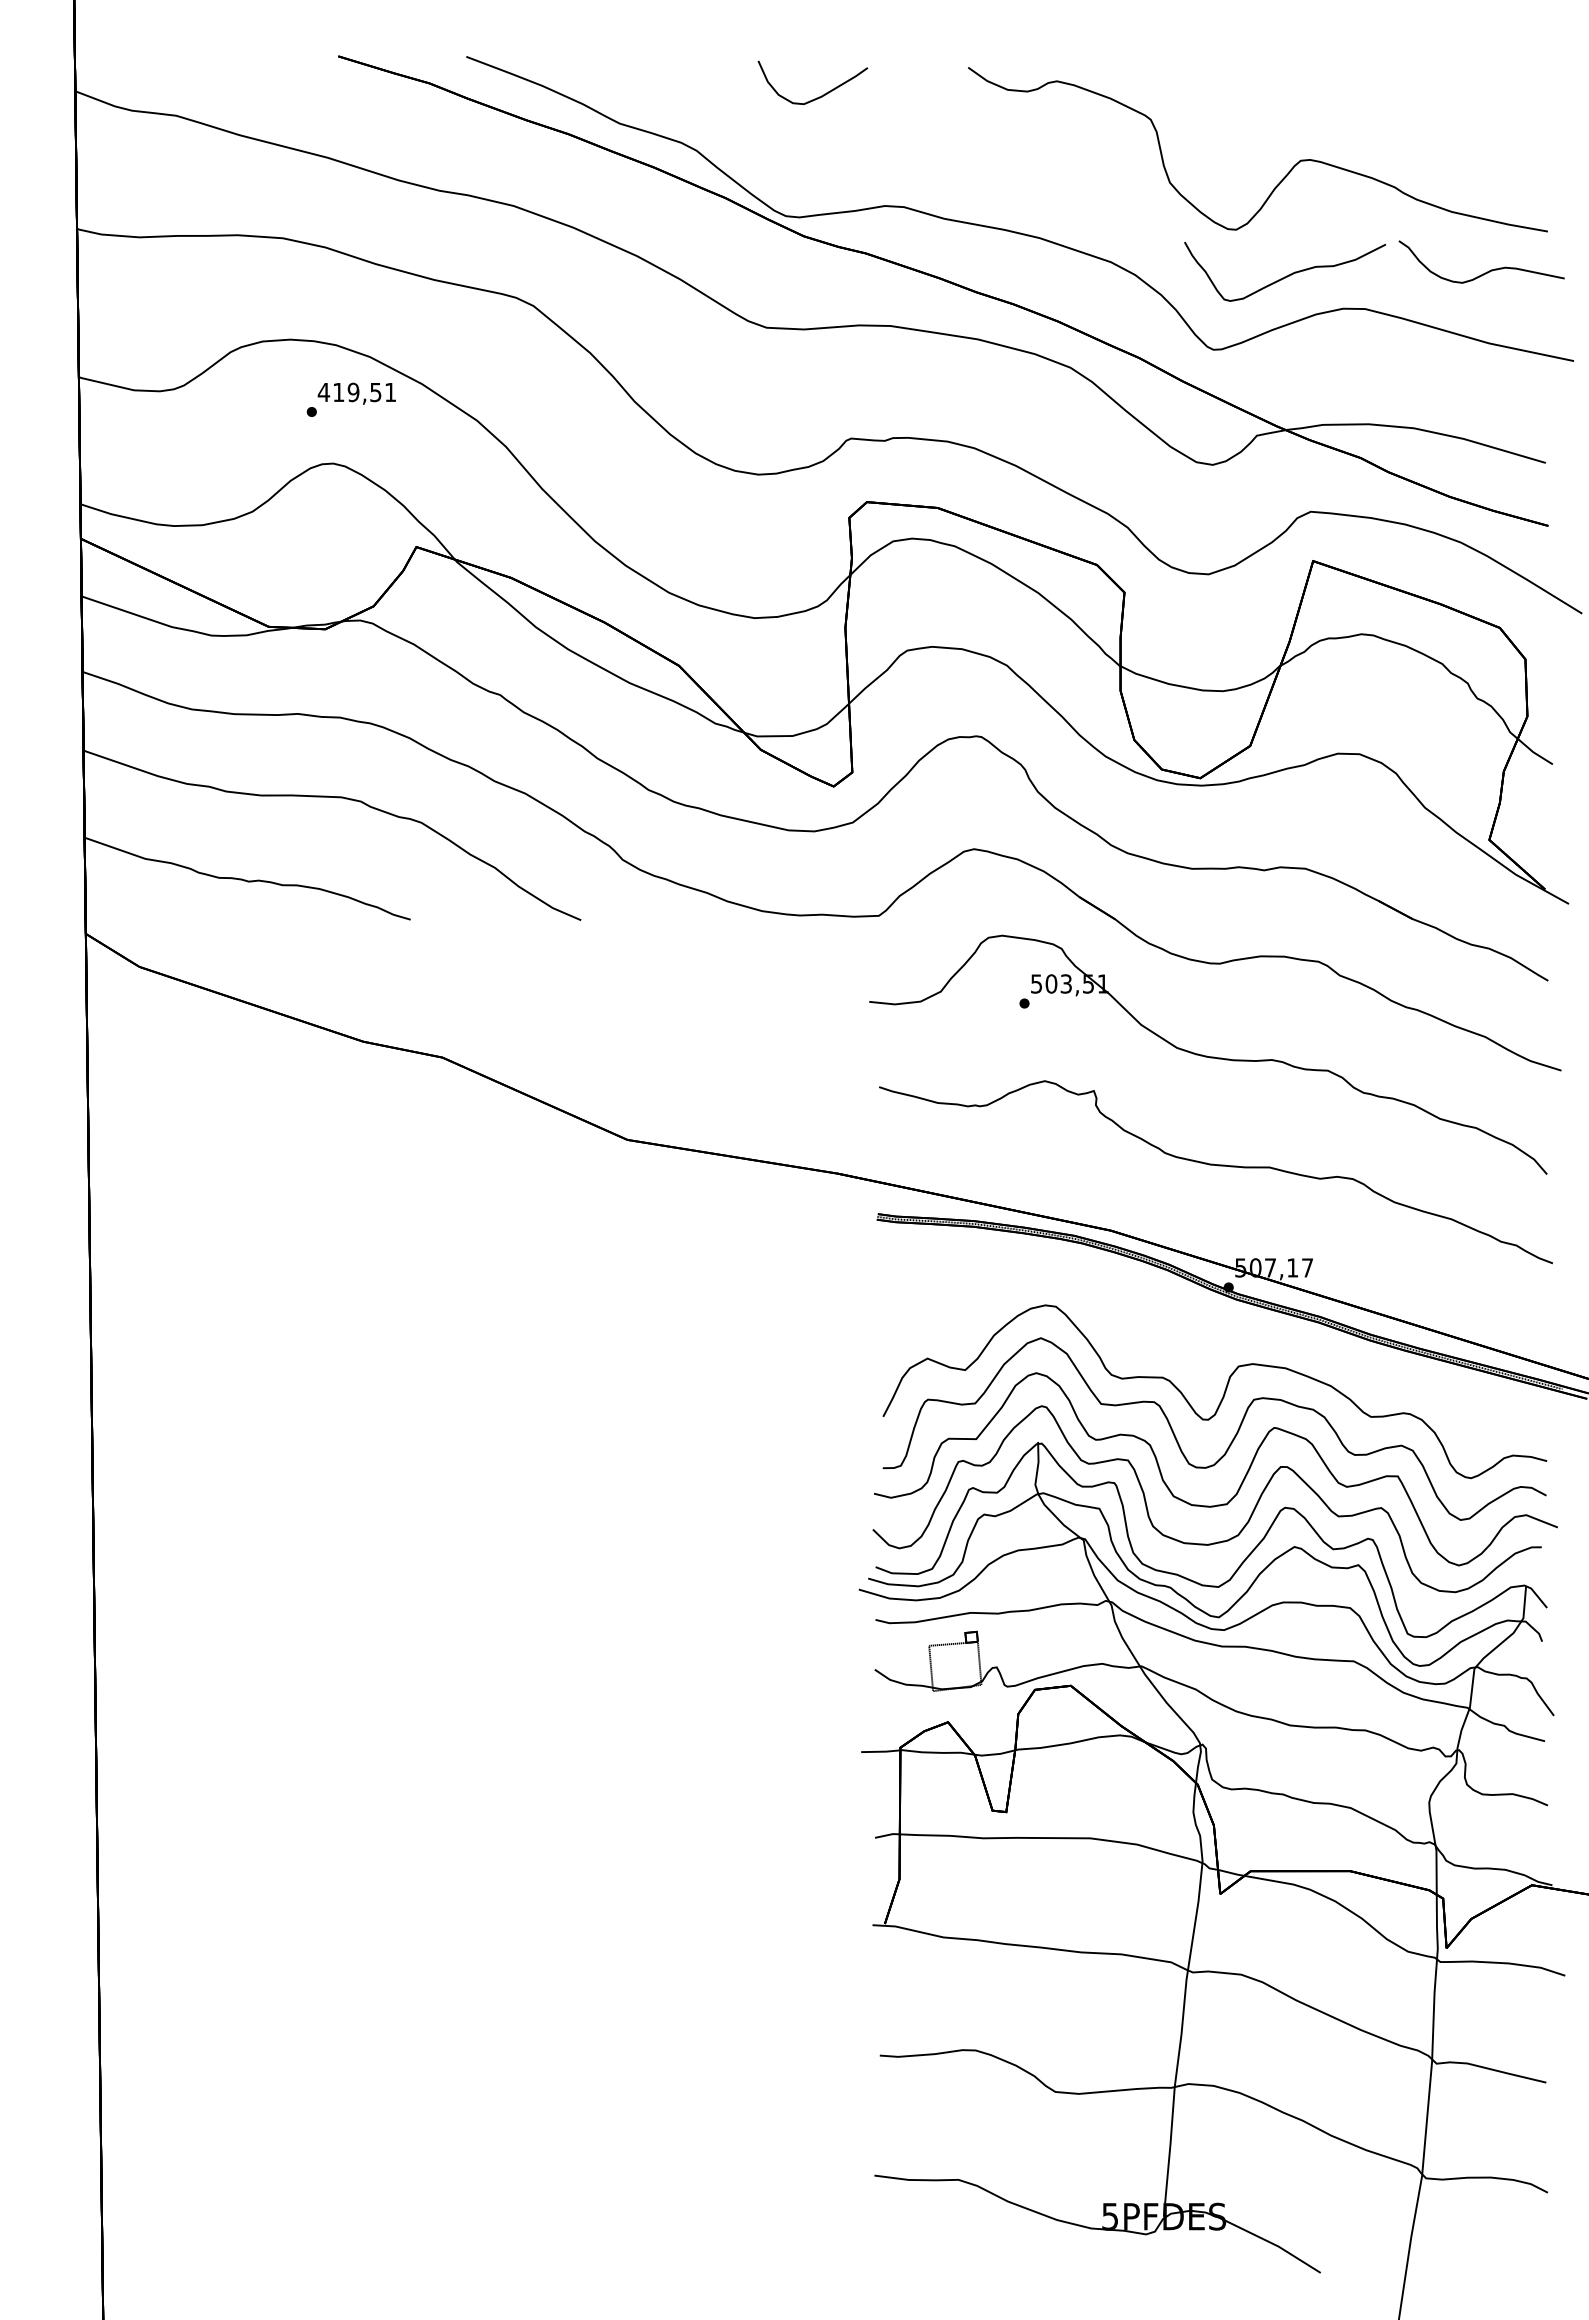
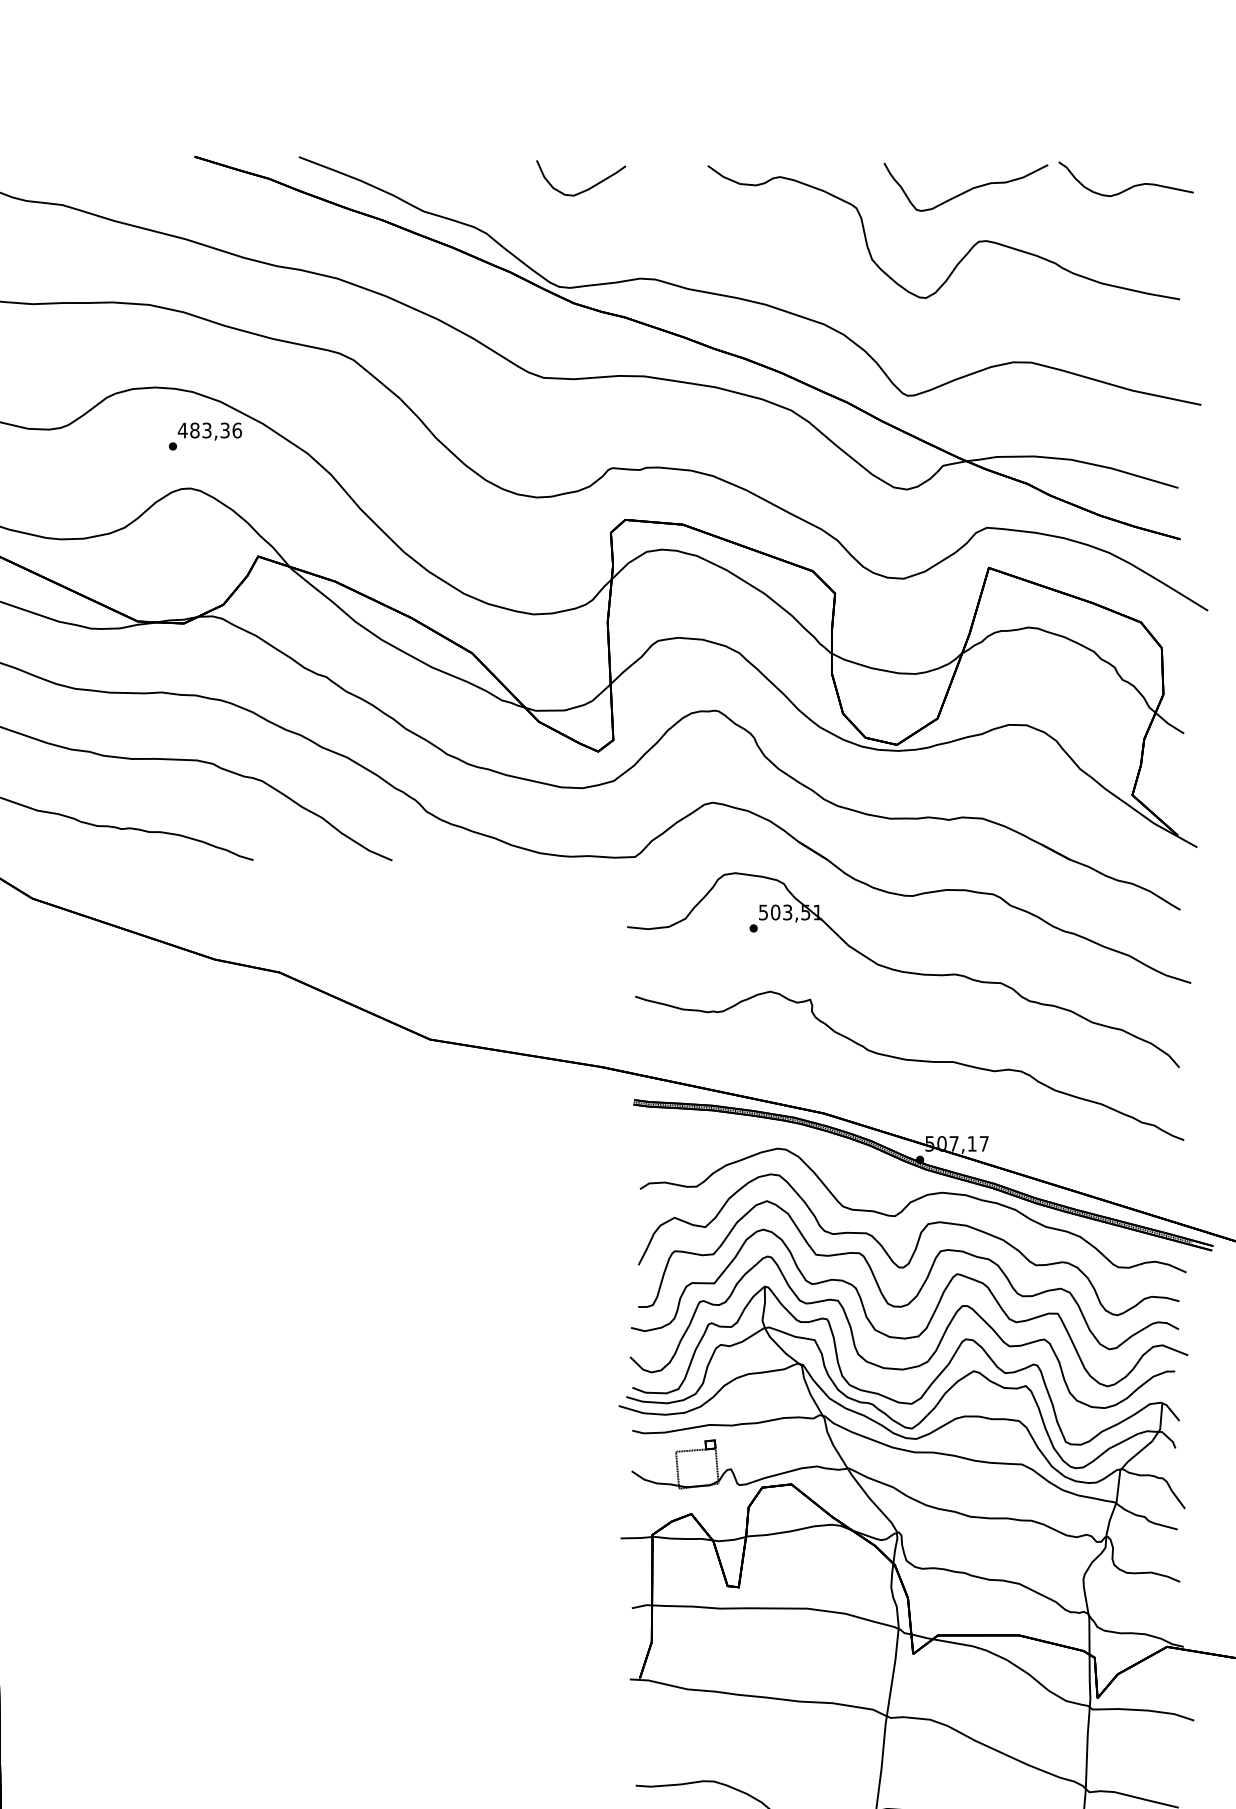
part: (1366, 255) -> (1032, 173), moved
text: (364, 392) -> (215, 430), 419,51 -> 483,36
curve: (1214, 1343) -> (908, 1205), added

